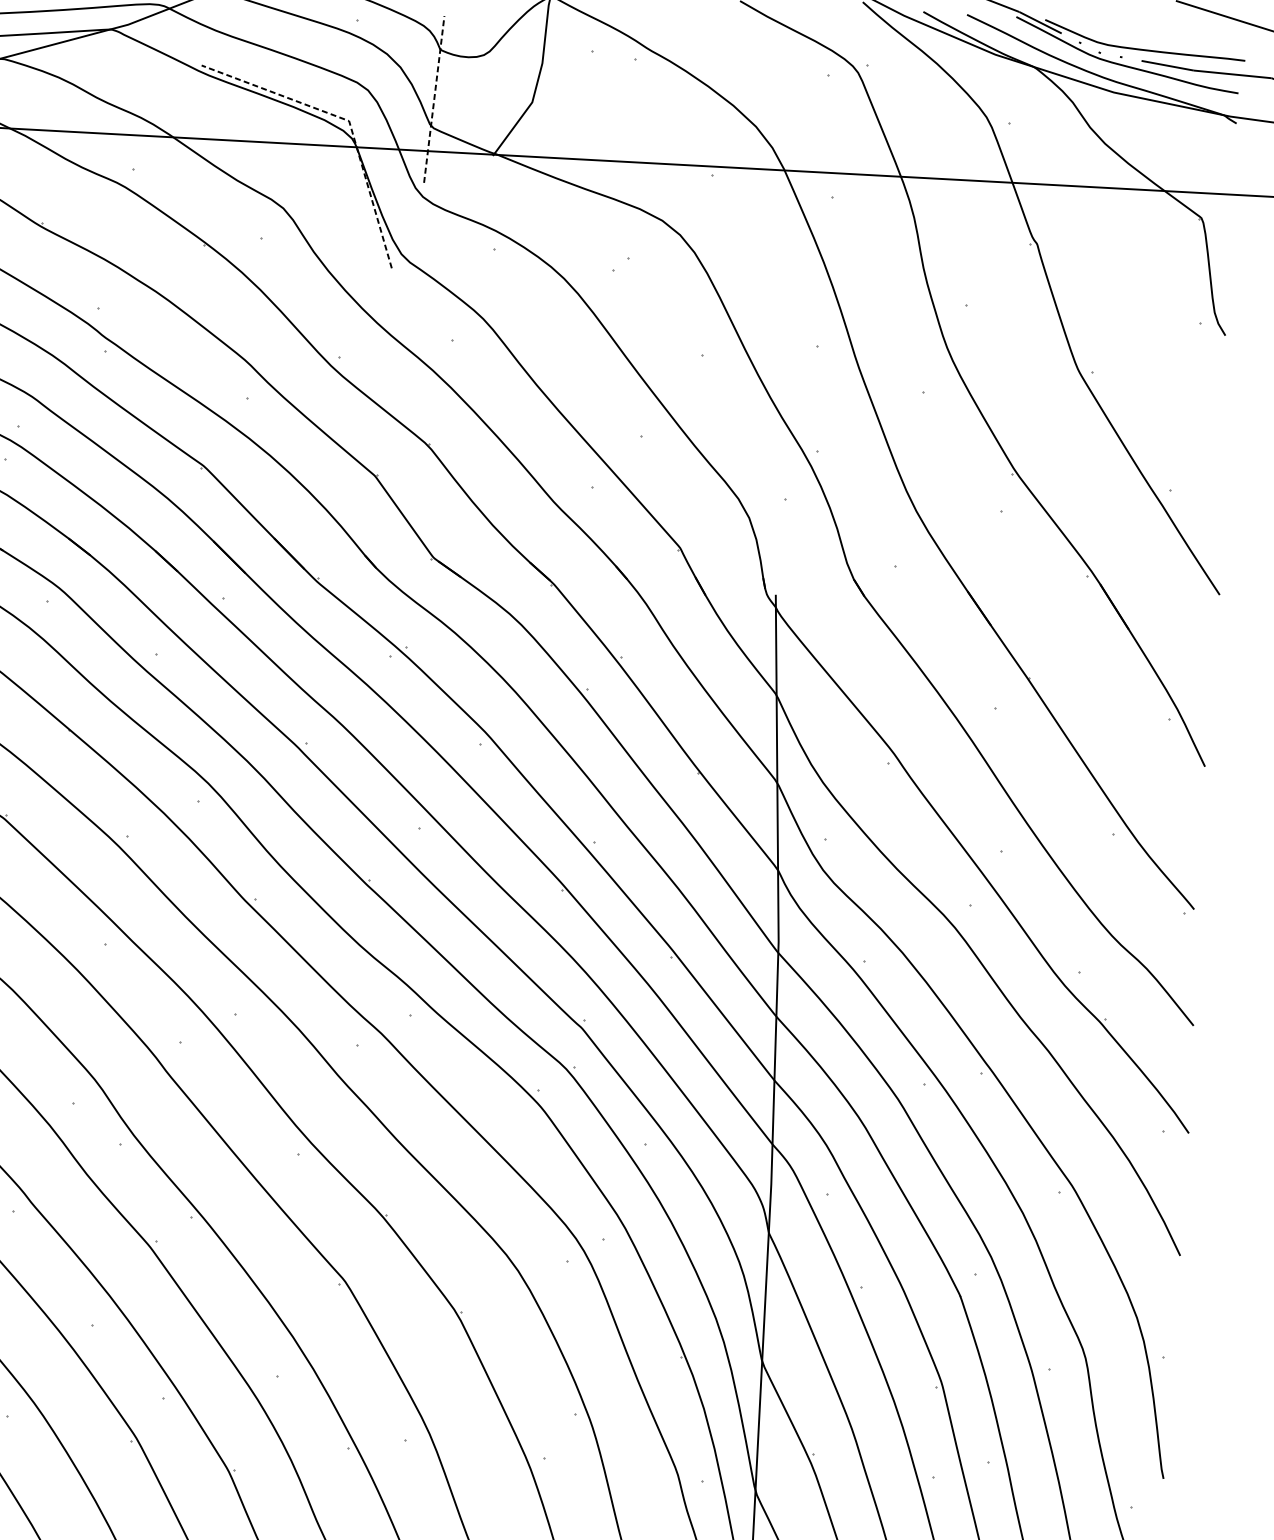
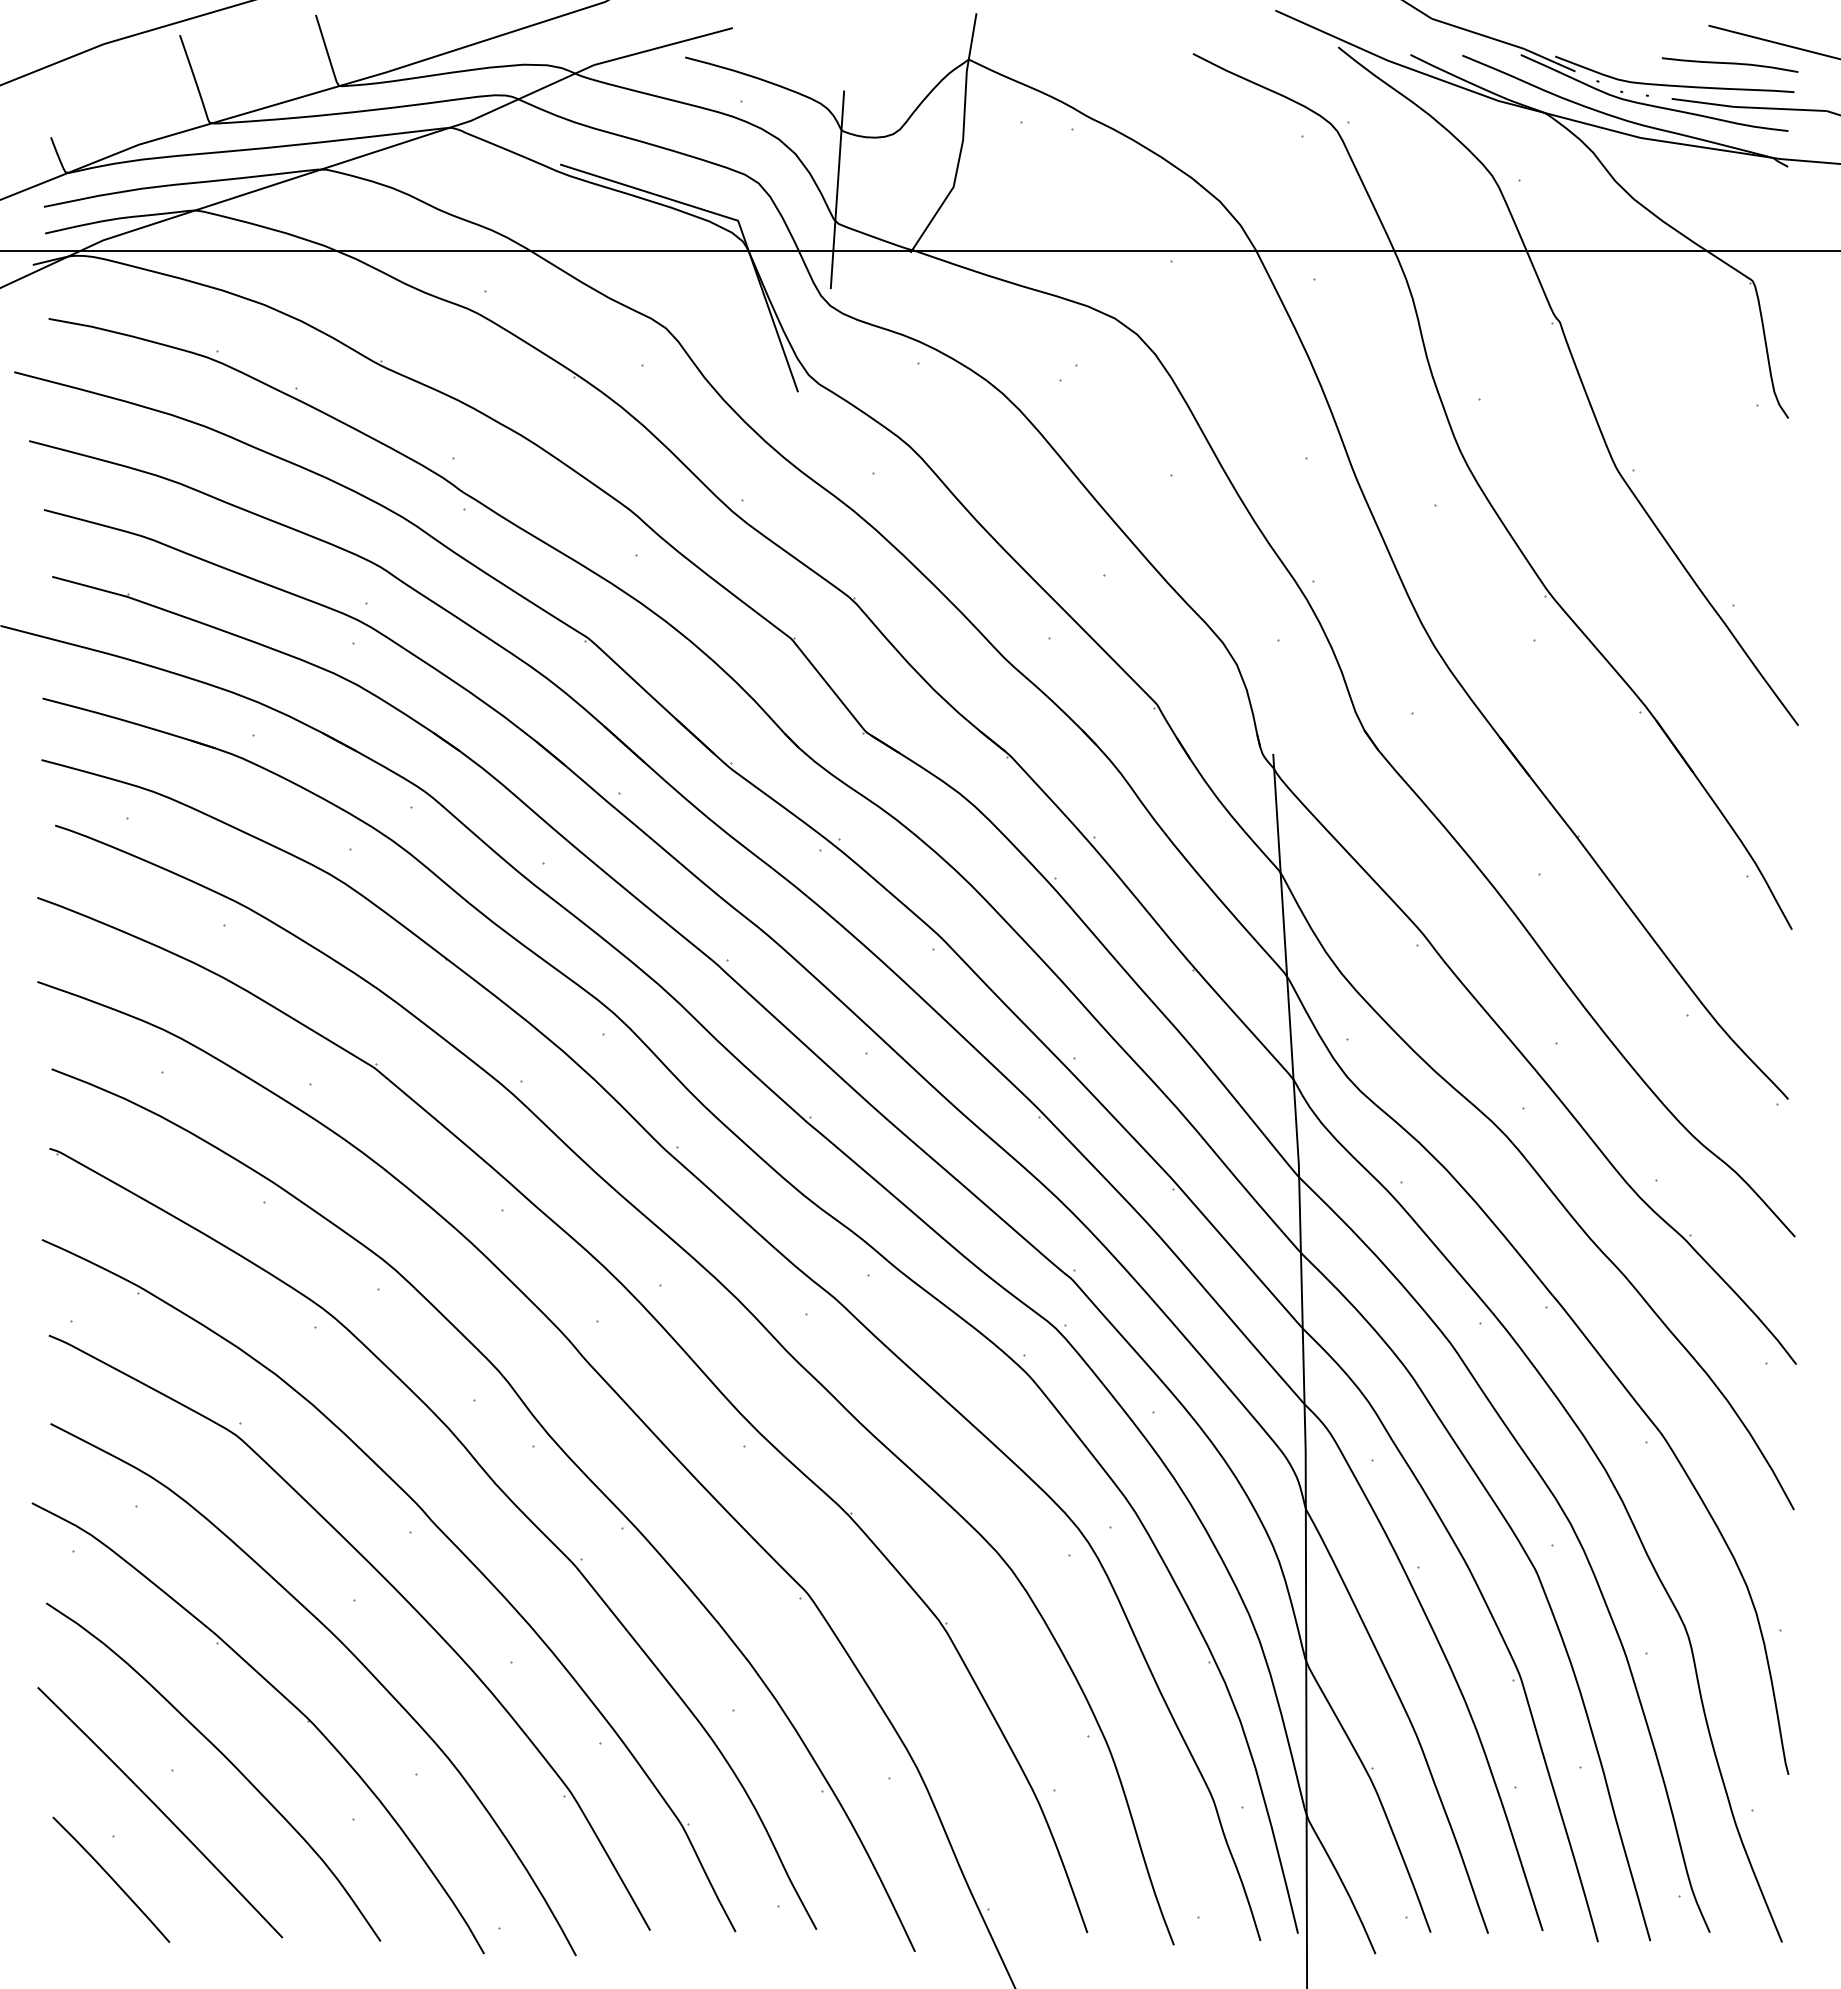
curve: (1191, 34) -> (1729, 64), added
line: (434, 99) -> (837, 189), dashed -> solid
line: (347, 120) -> (736, 220), dashed -> solid

